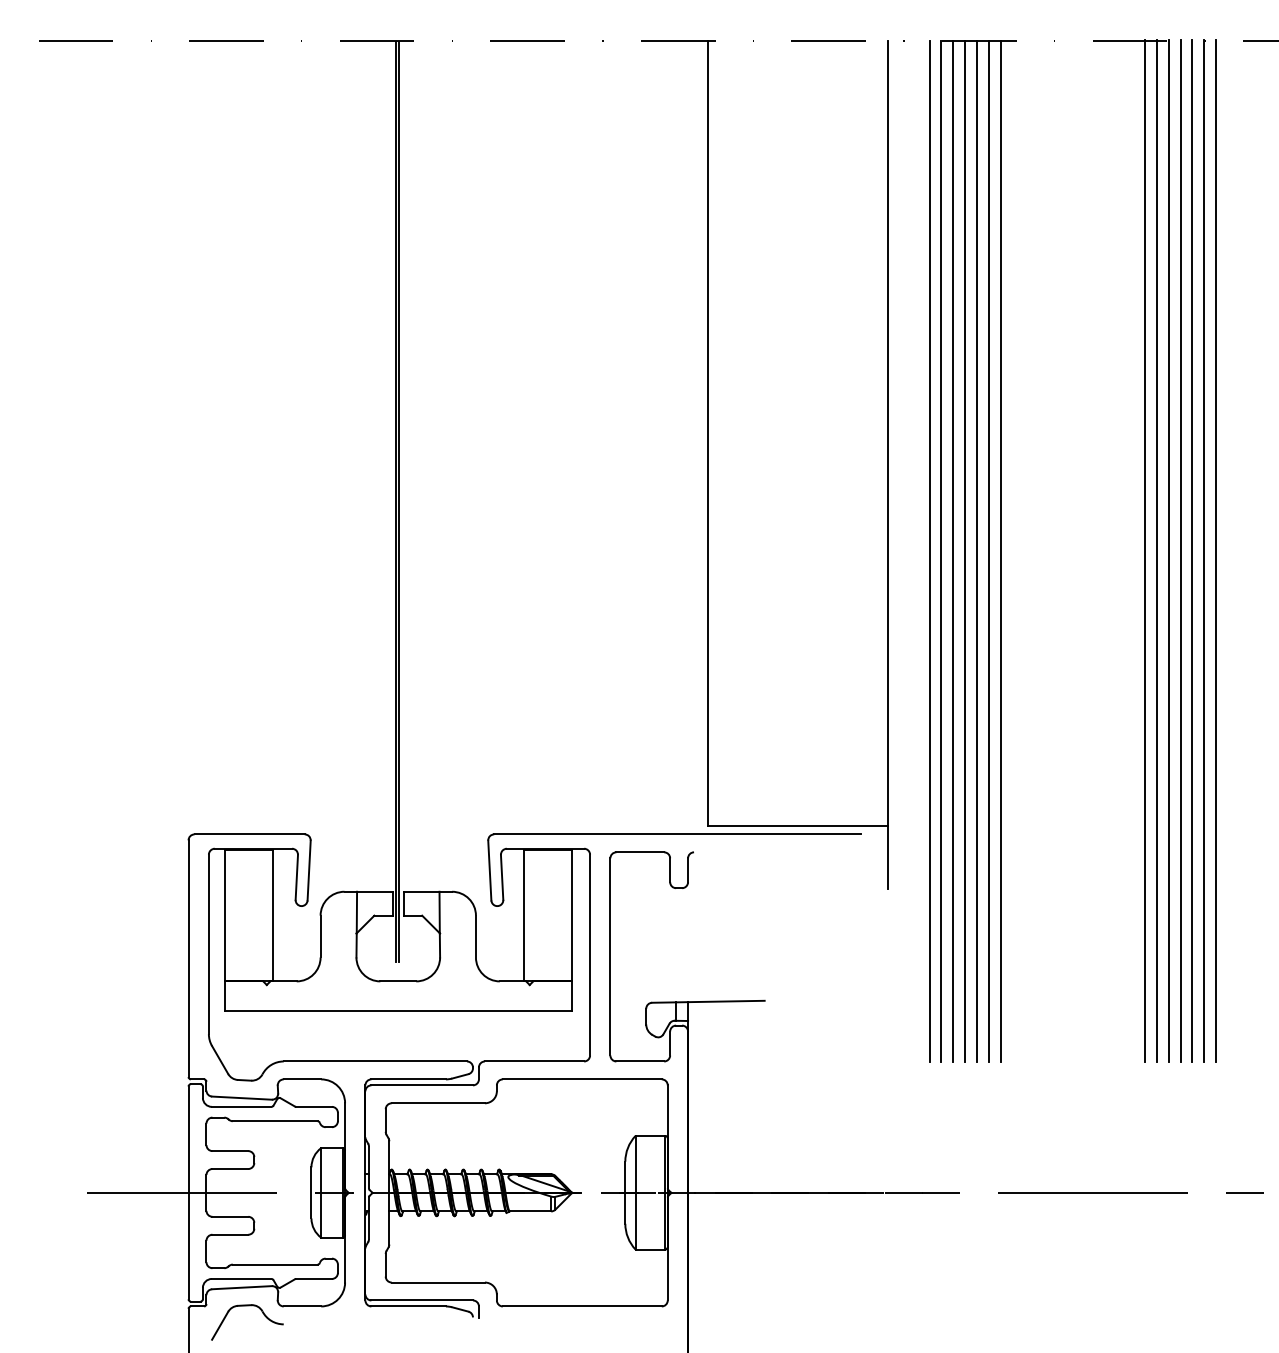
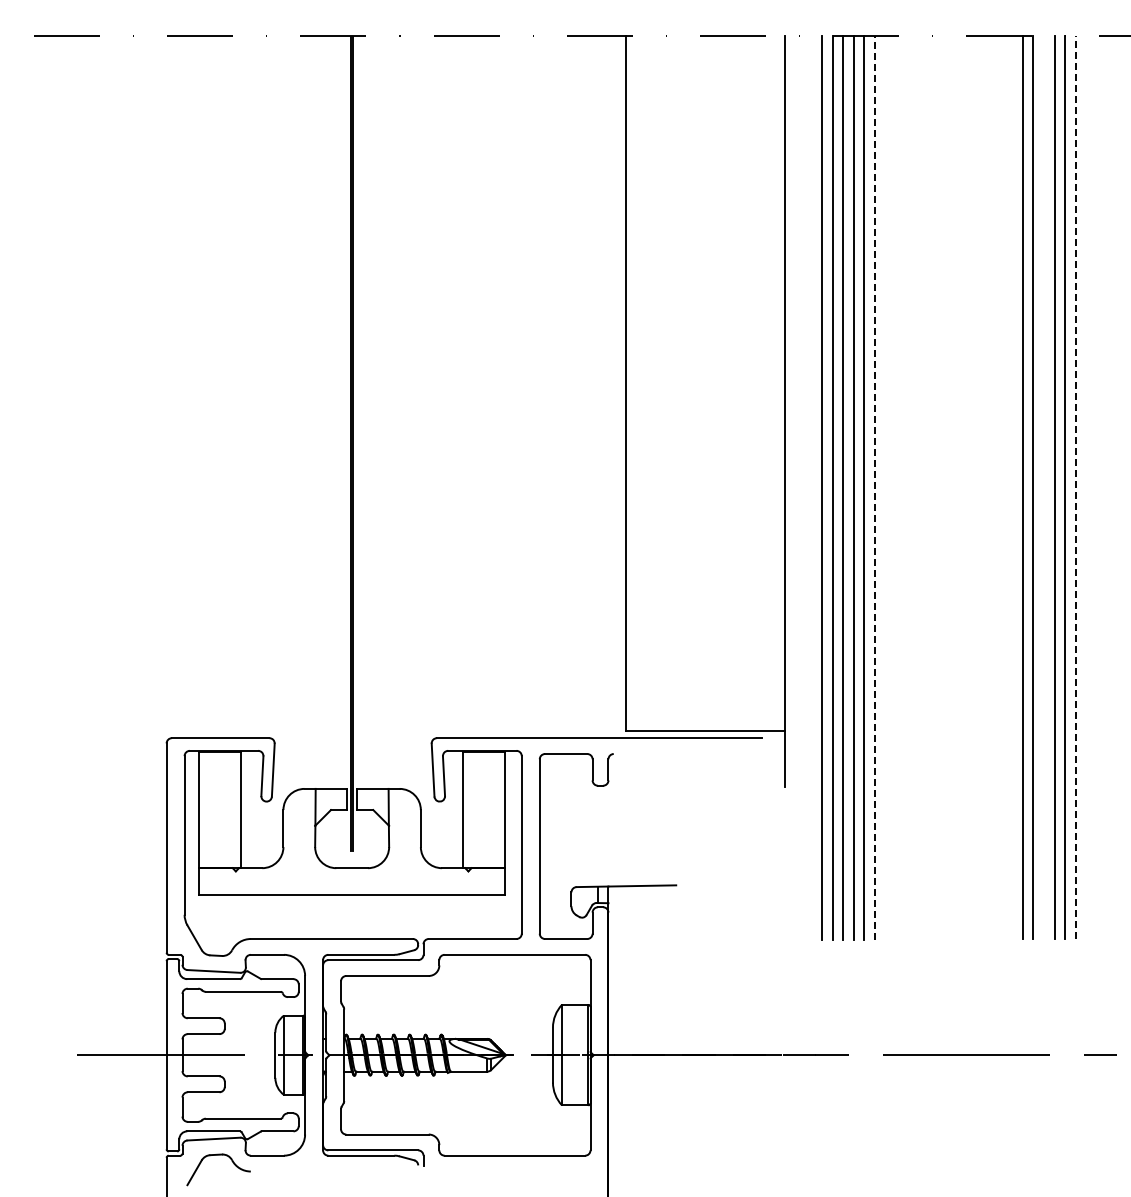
line: (988, 551) -> (874, 487), solid -> dashed
line: (1001, 551) -> (885, 487), removed
line: (1144, 551) -> (1012, 487), removed
line: (1181, 551) -> (1044, 487), removed
line: (1216, 551) -> (1075, 487), solid -> dashed

